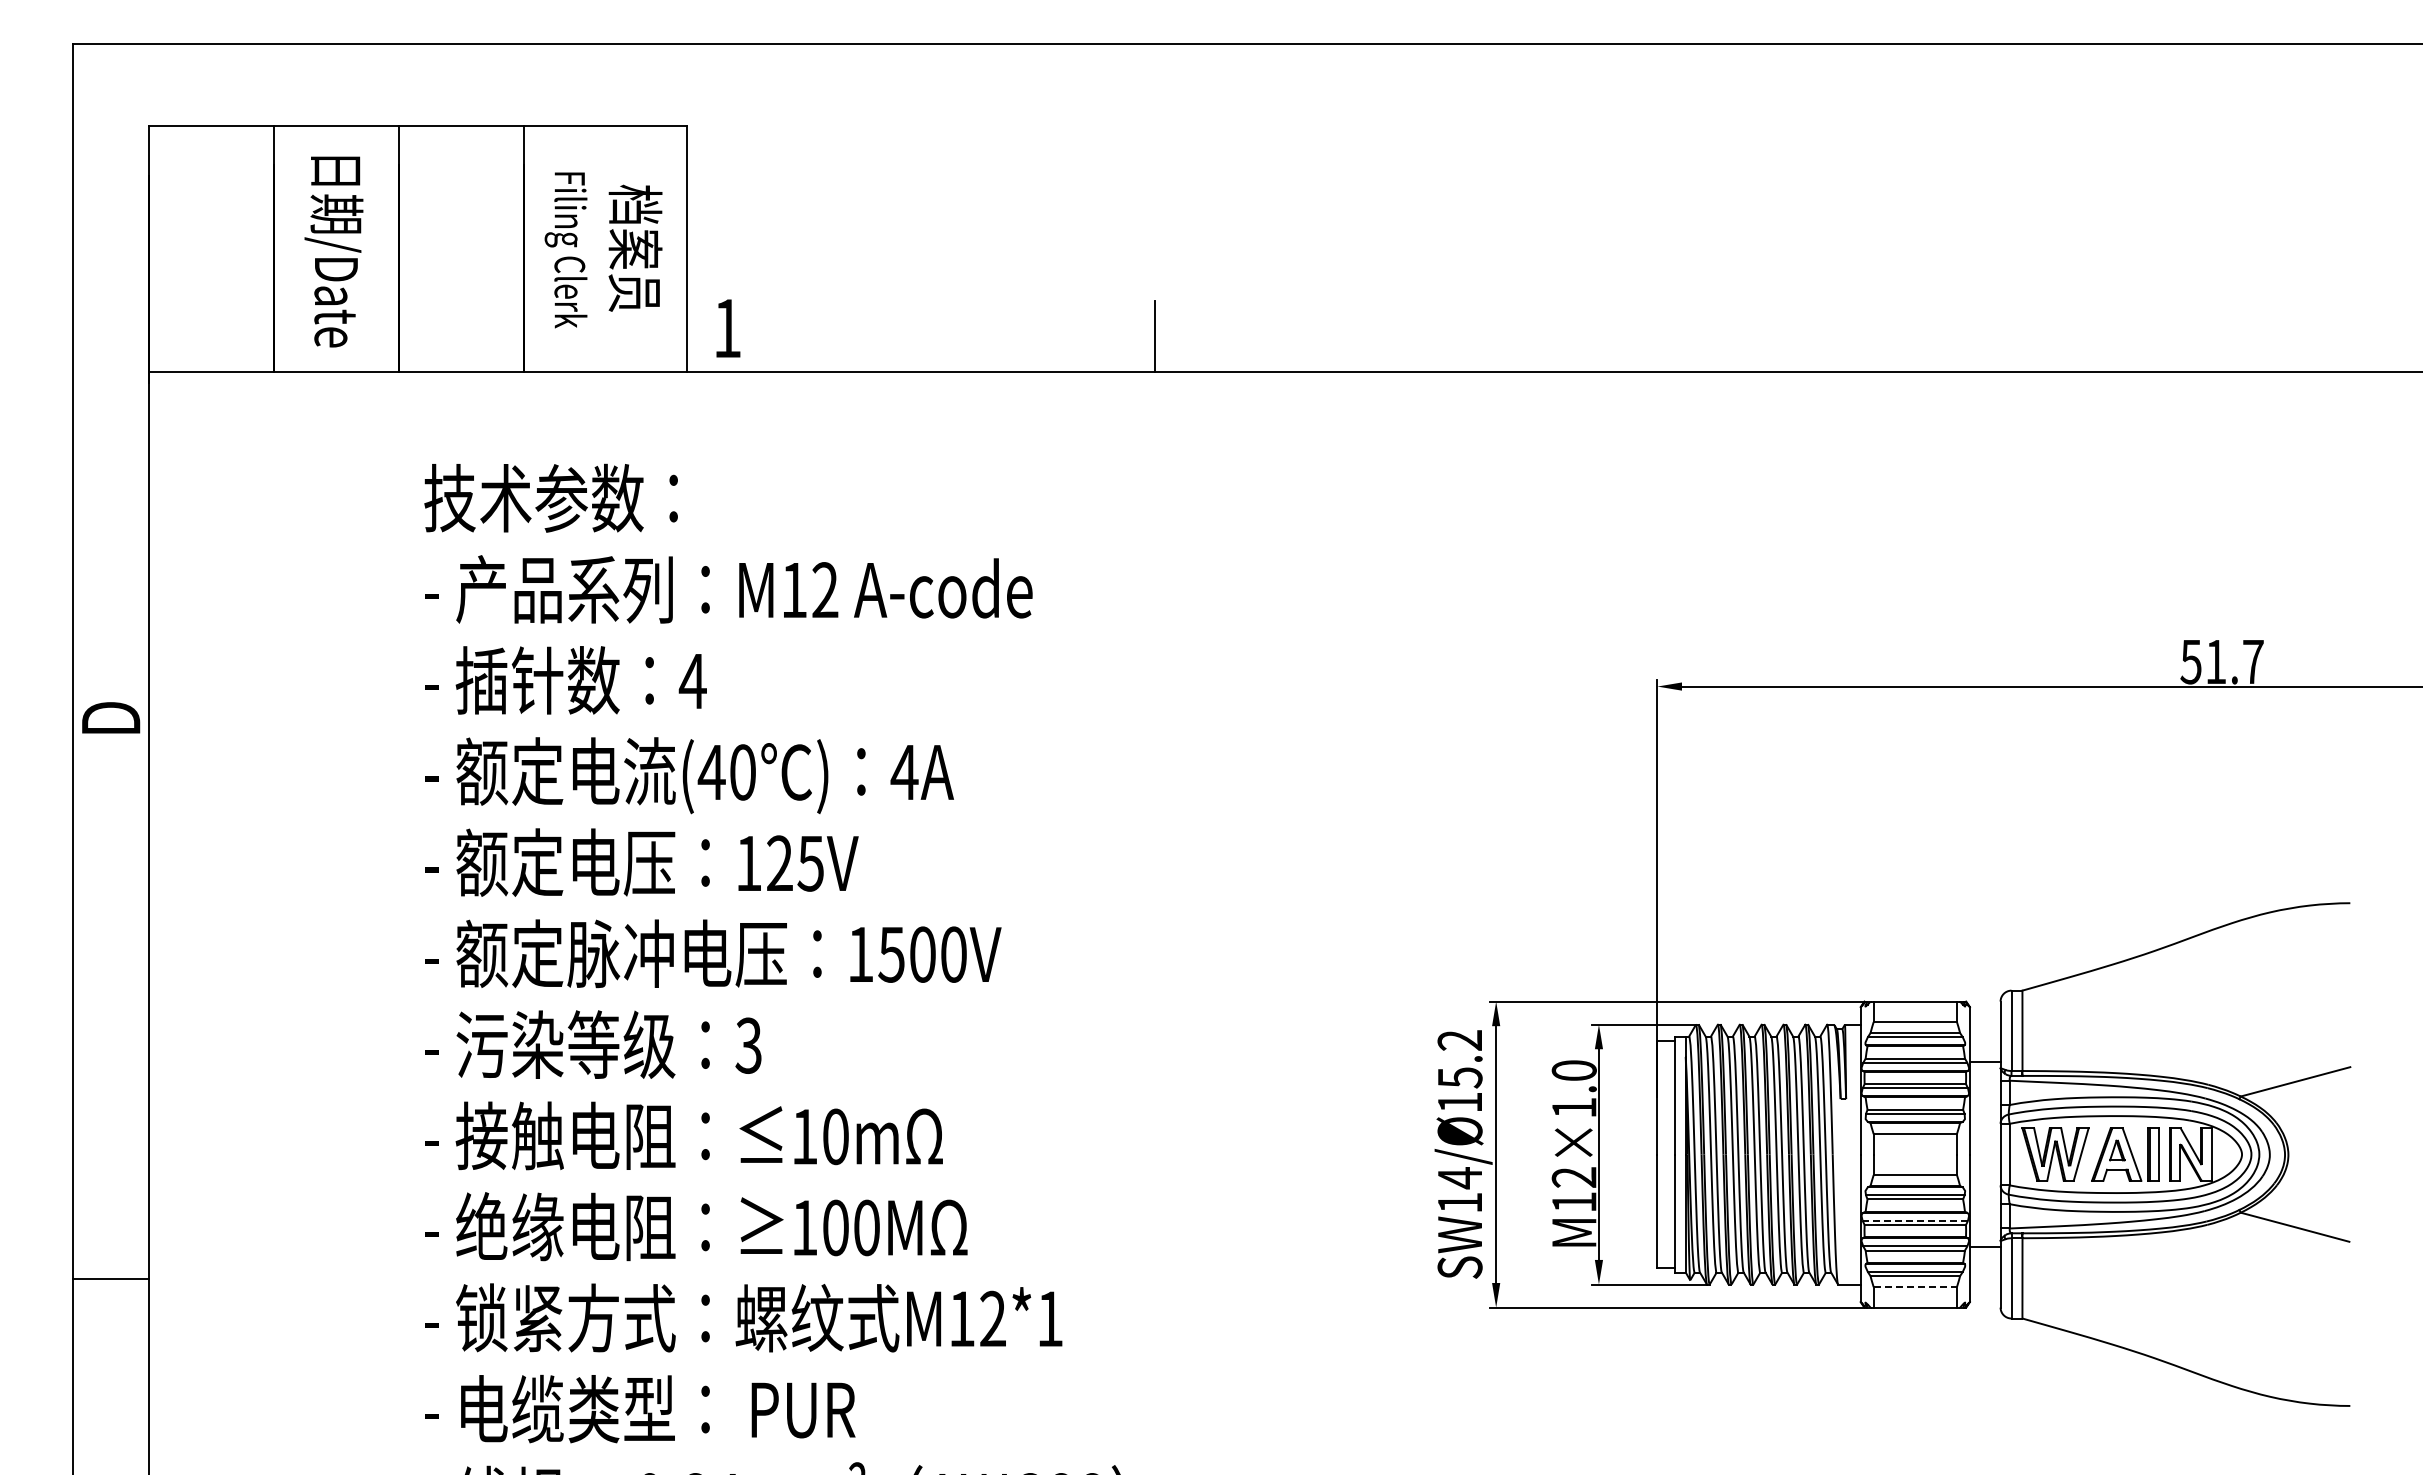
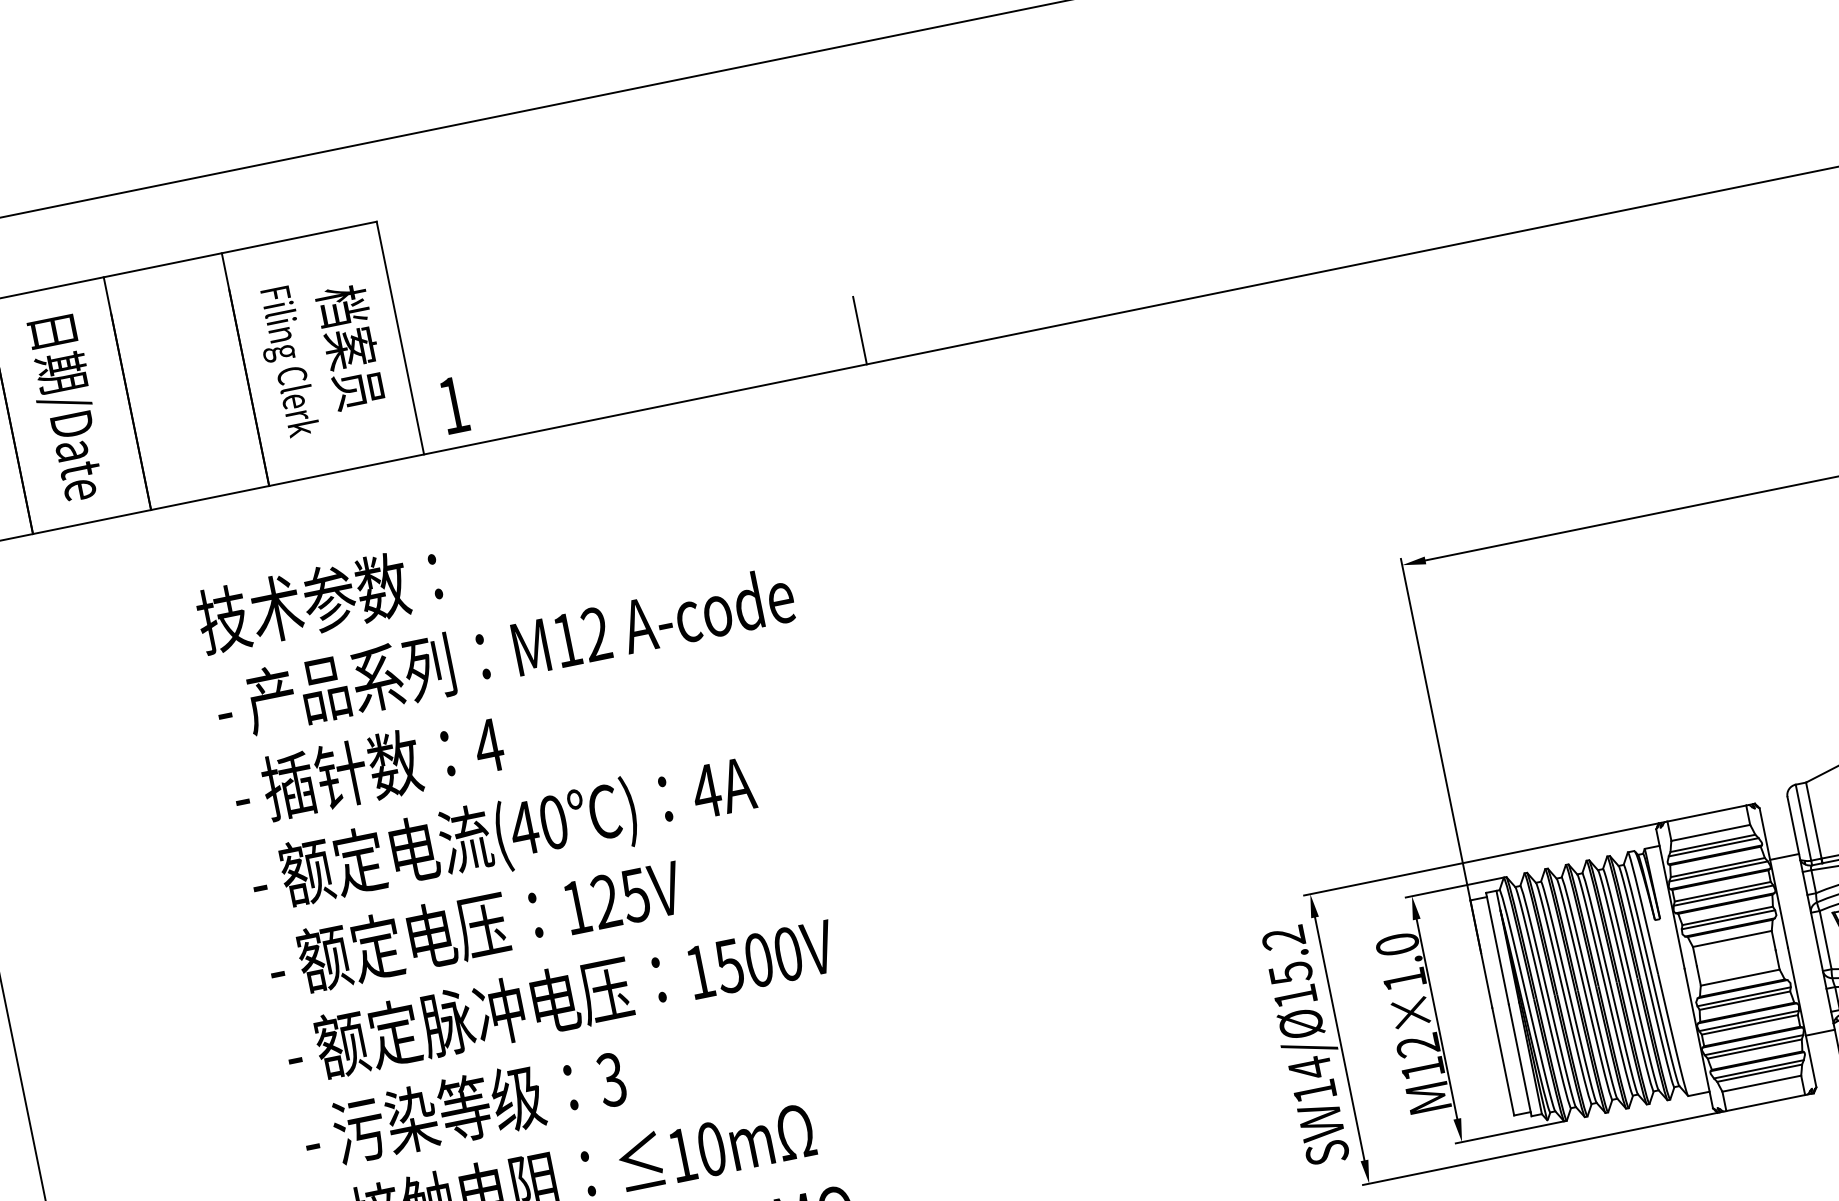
line: (1915, 1220) -> (1749, 1020), dashed -> solid
line: (1915, 1287) -> (1762, 1083), dashed -> solid

